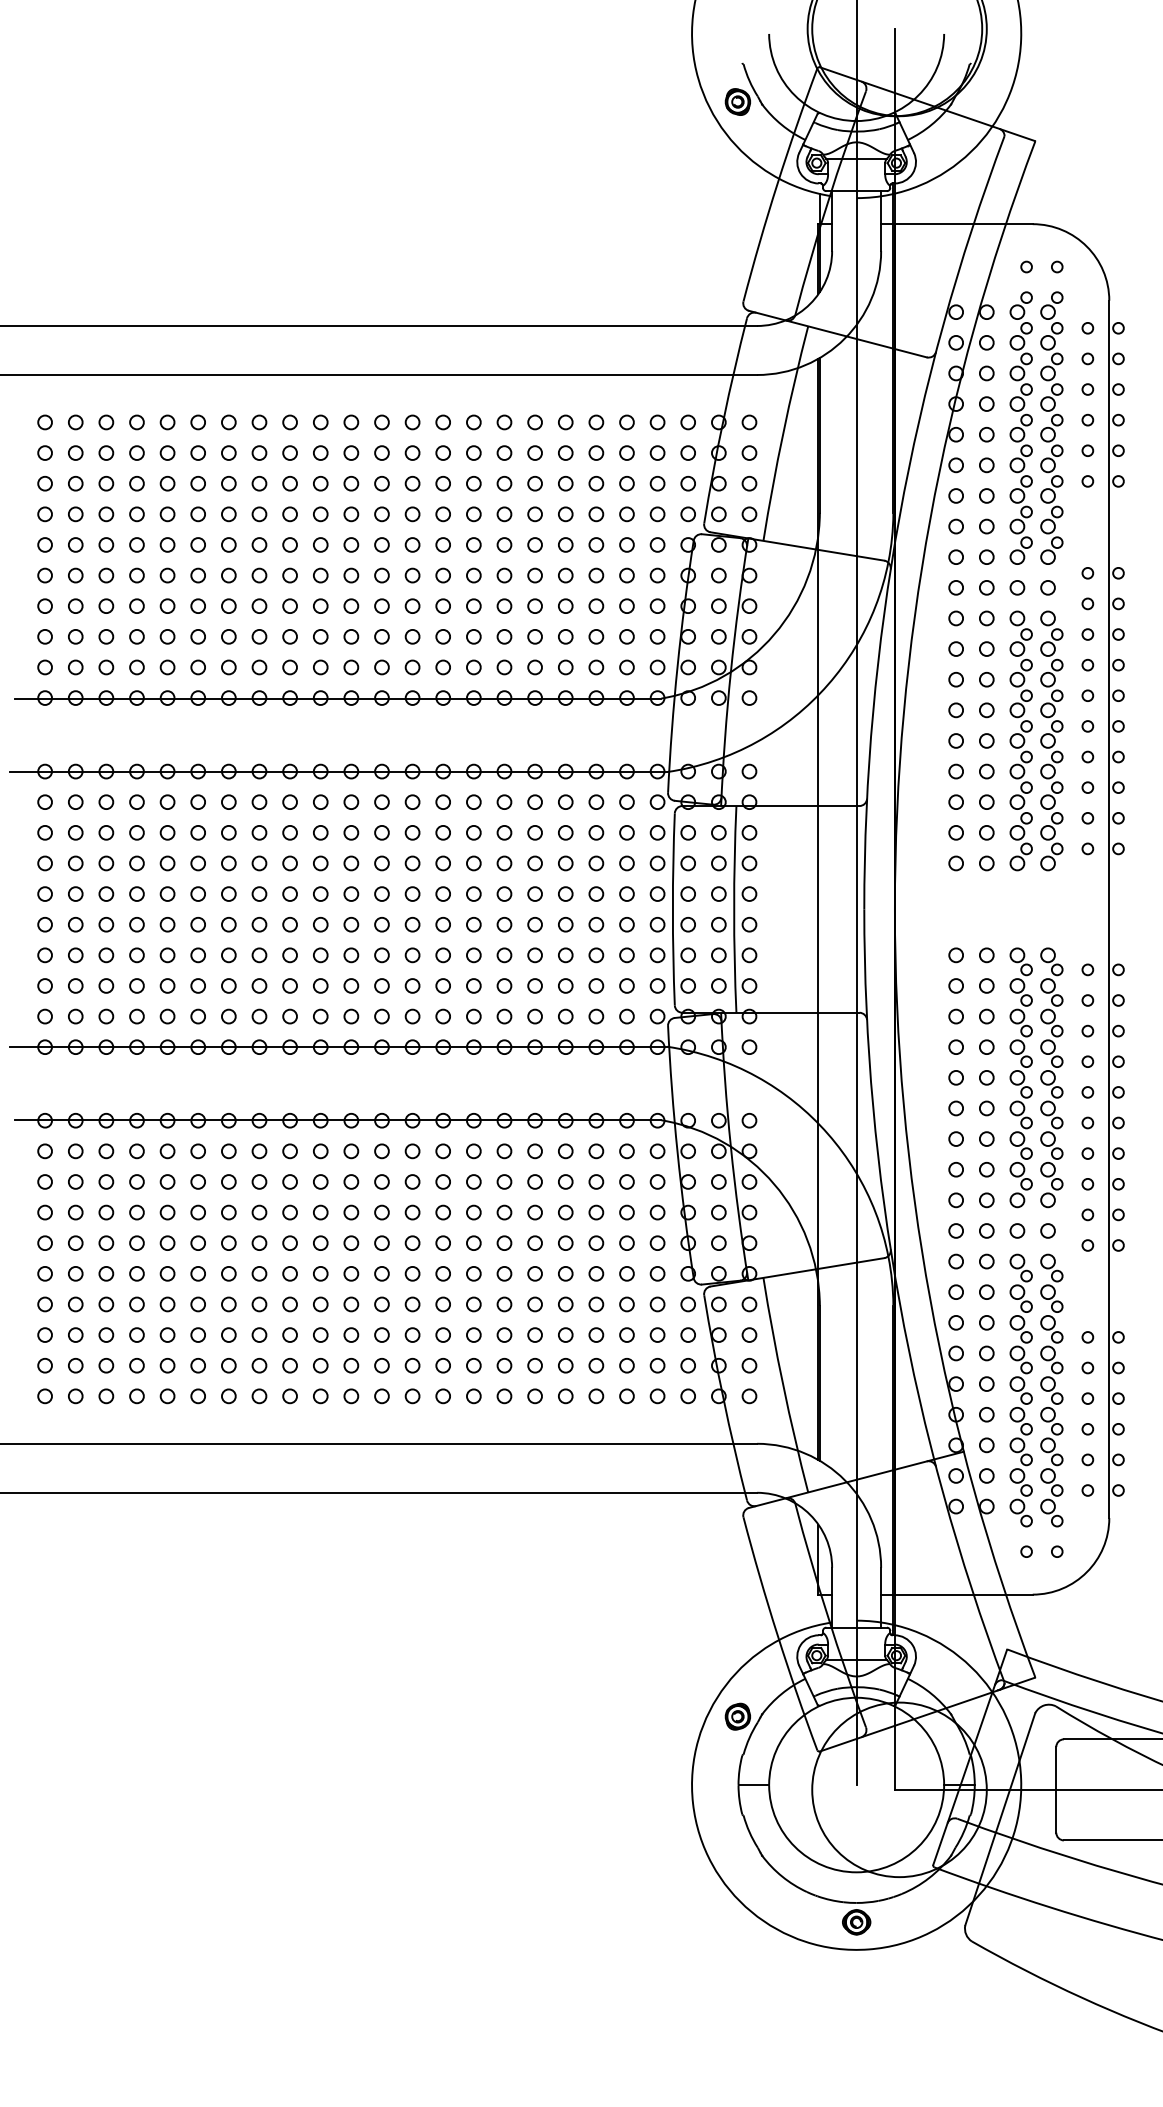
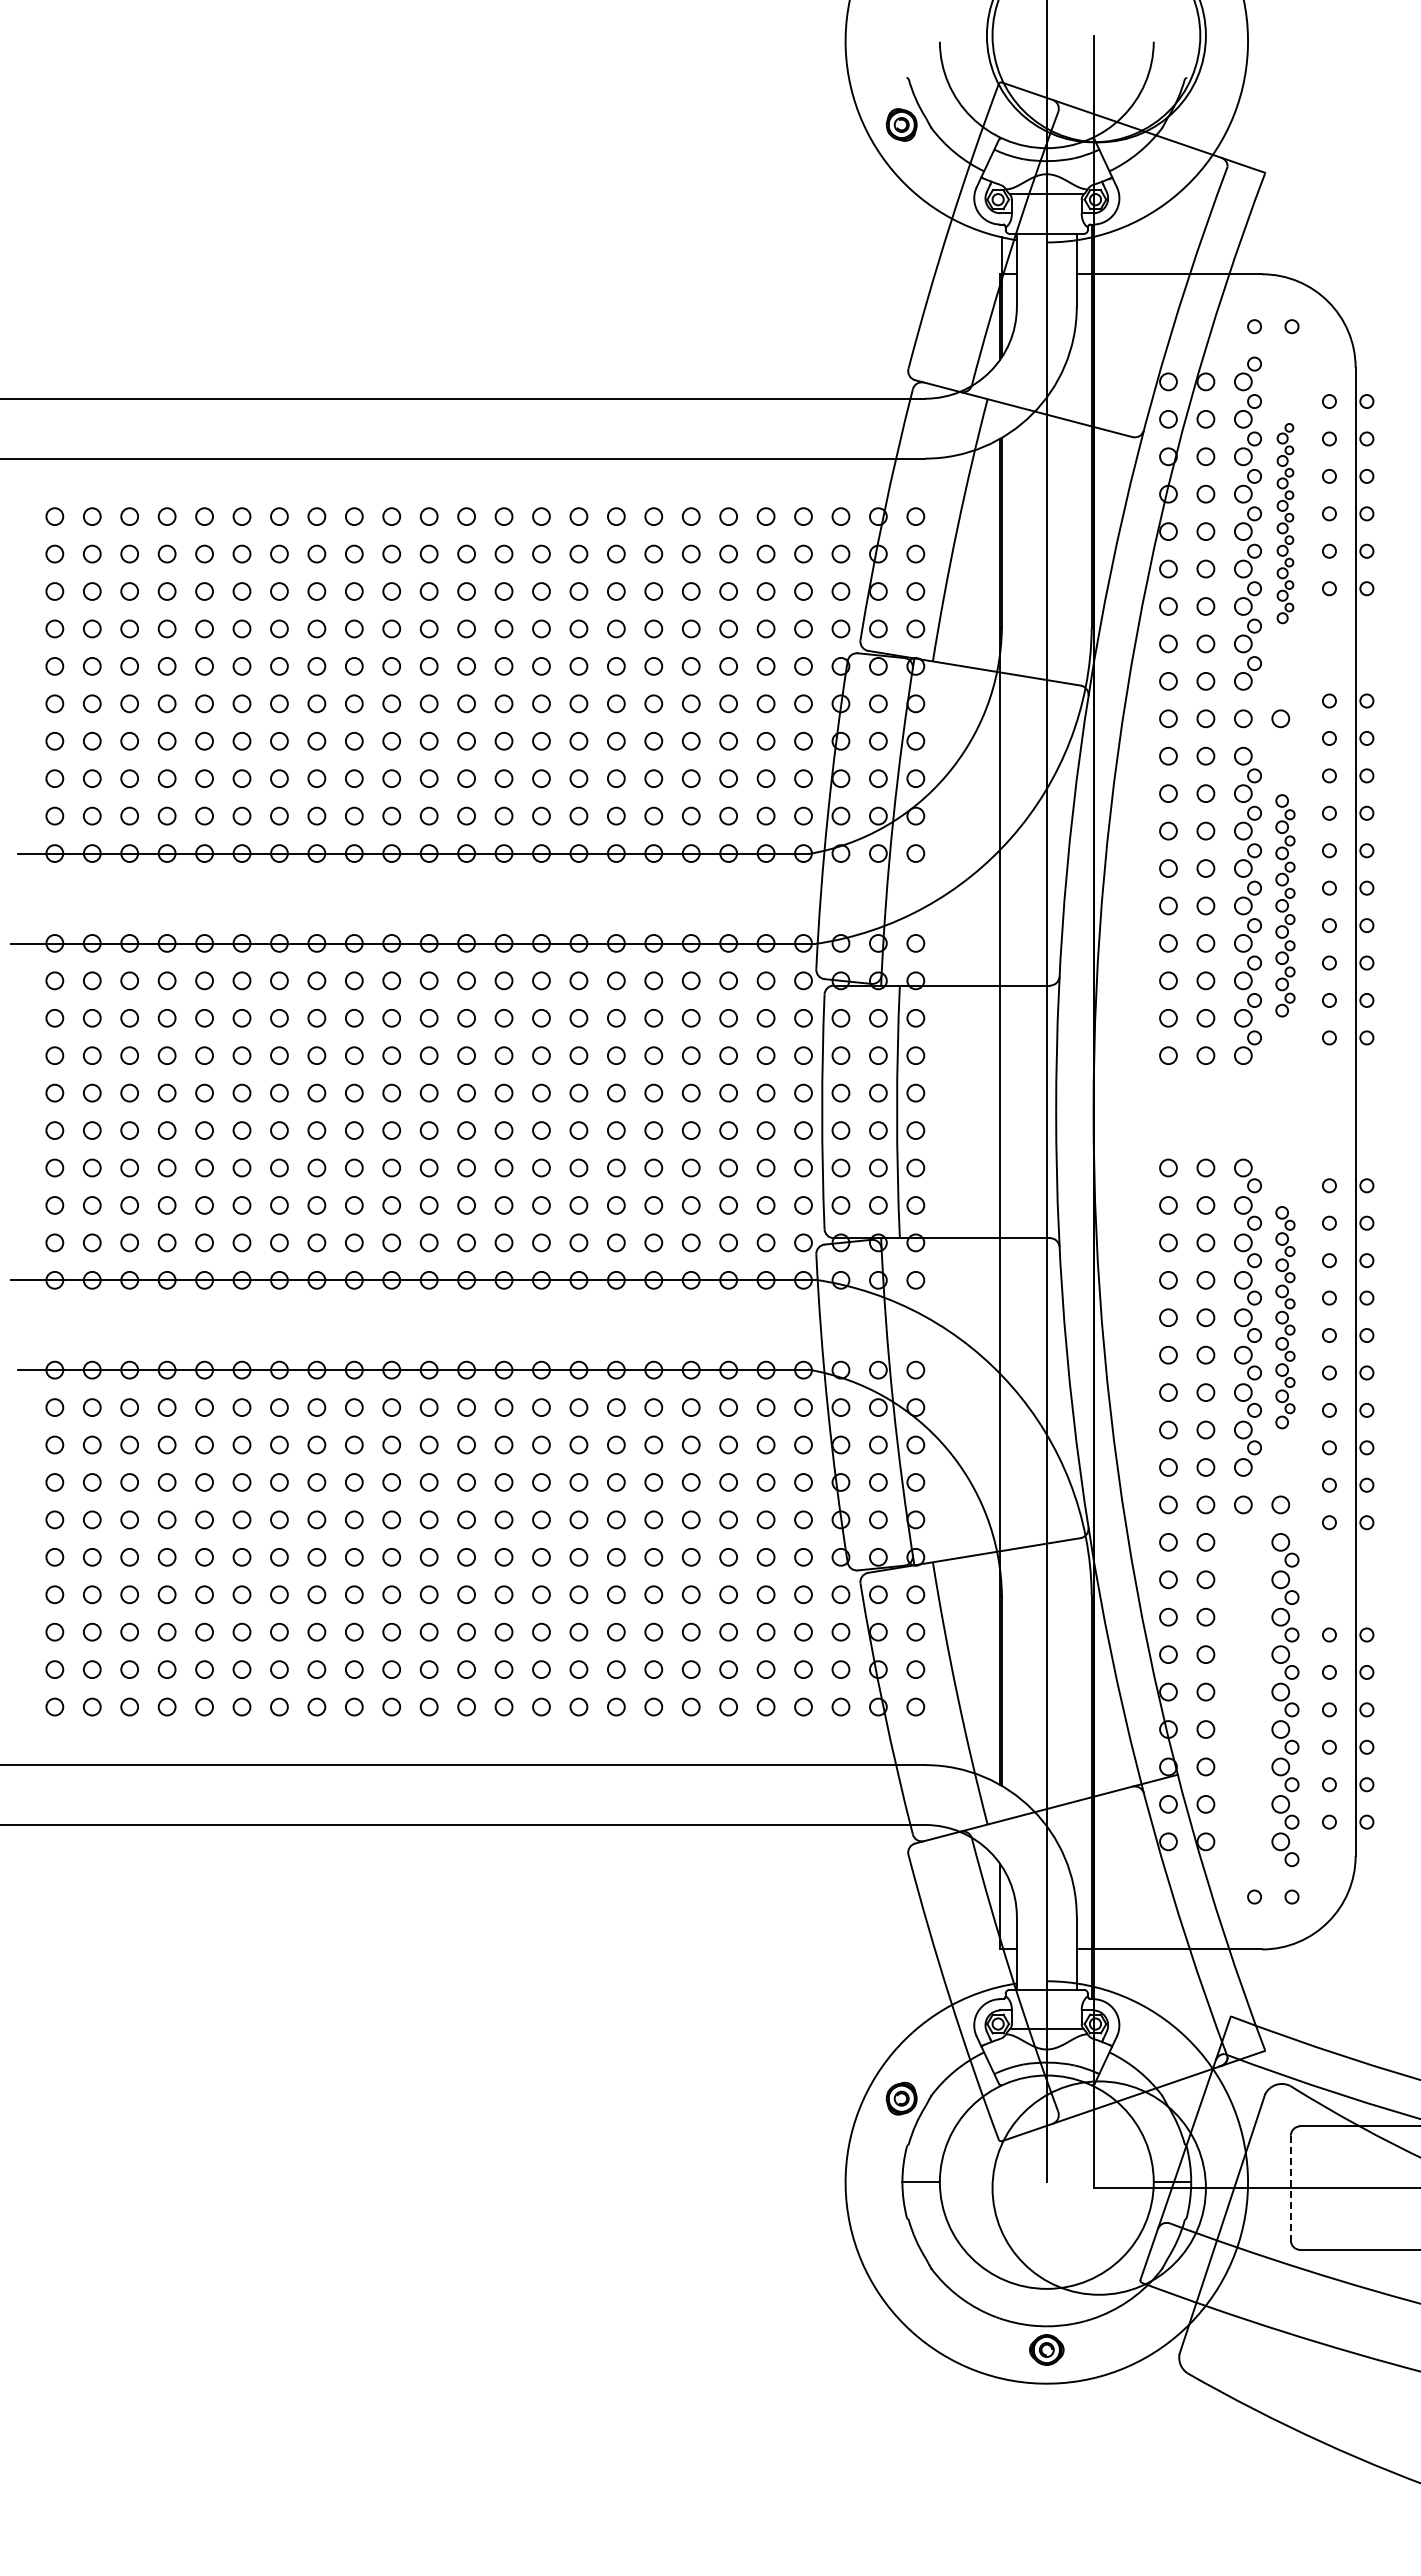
part: (1051, 428) -> (1285, 523), size x0.6
part: (1051, 740) -> (1285, 905), size x0.7
part: (1051, 1077) -> (1285, 1317), size x0.7
part: (1020, 1390) -> (1247, 1699), removed
line: (1055, 1790) -> (1290, 2188), solid -> dashed

